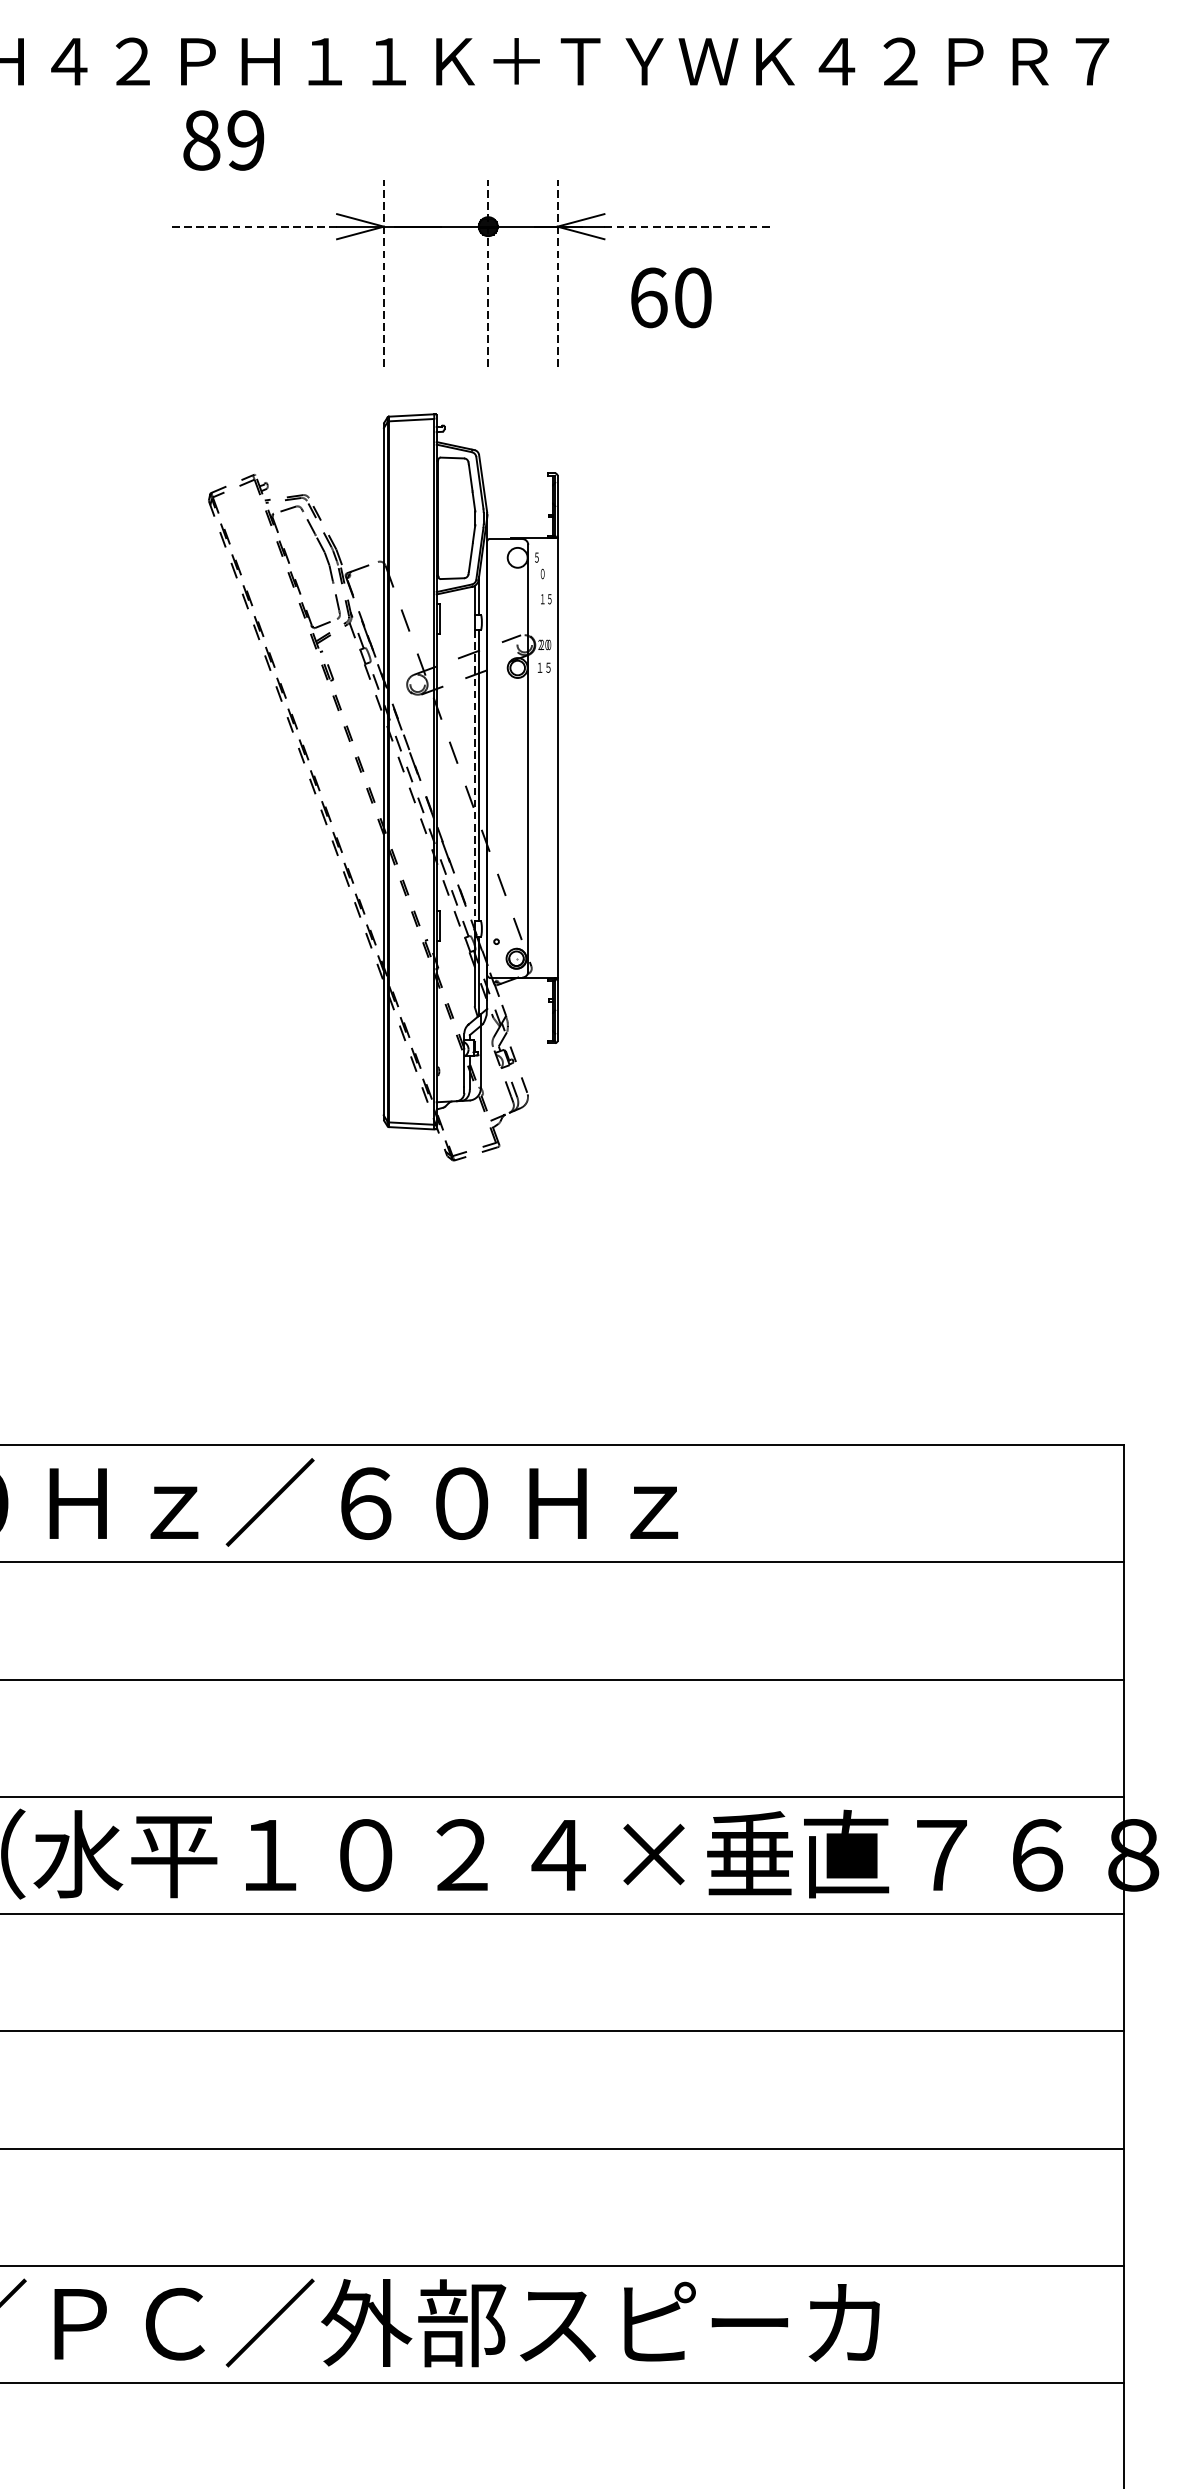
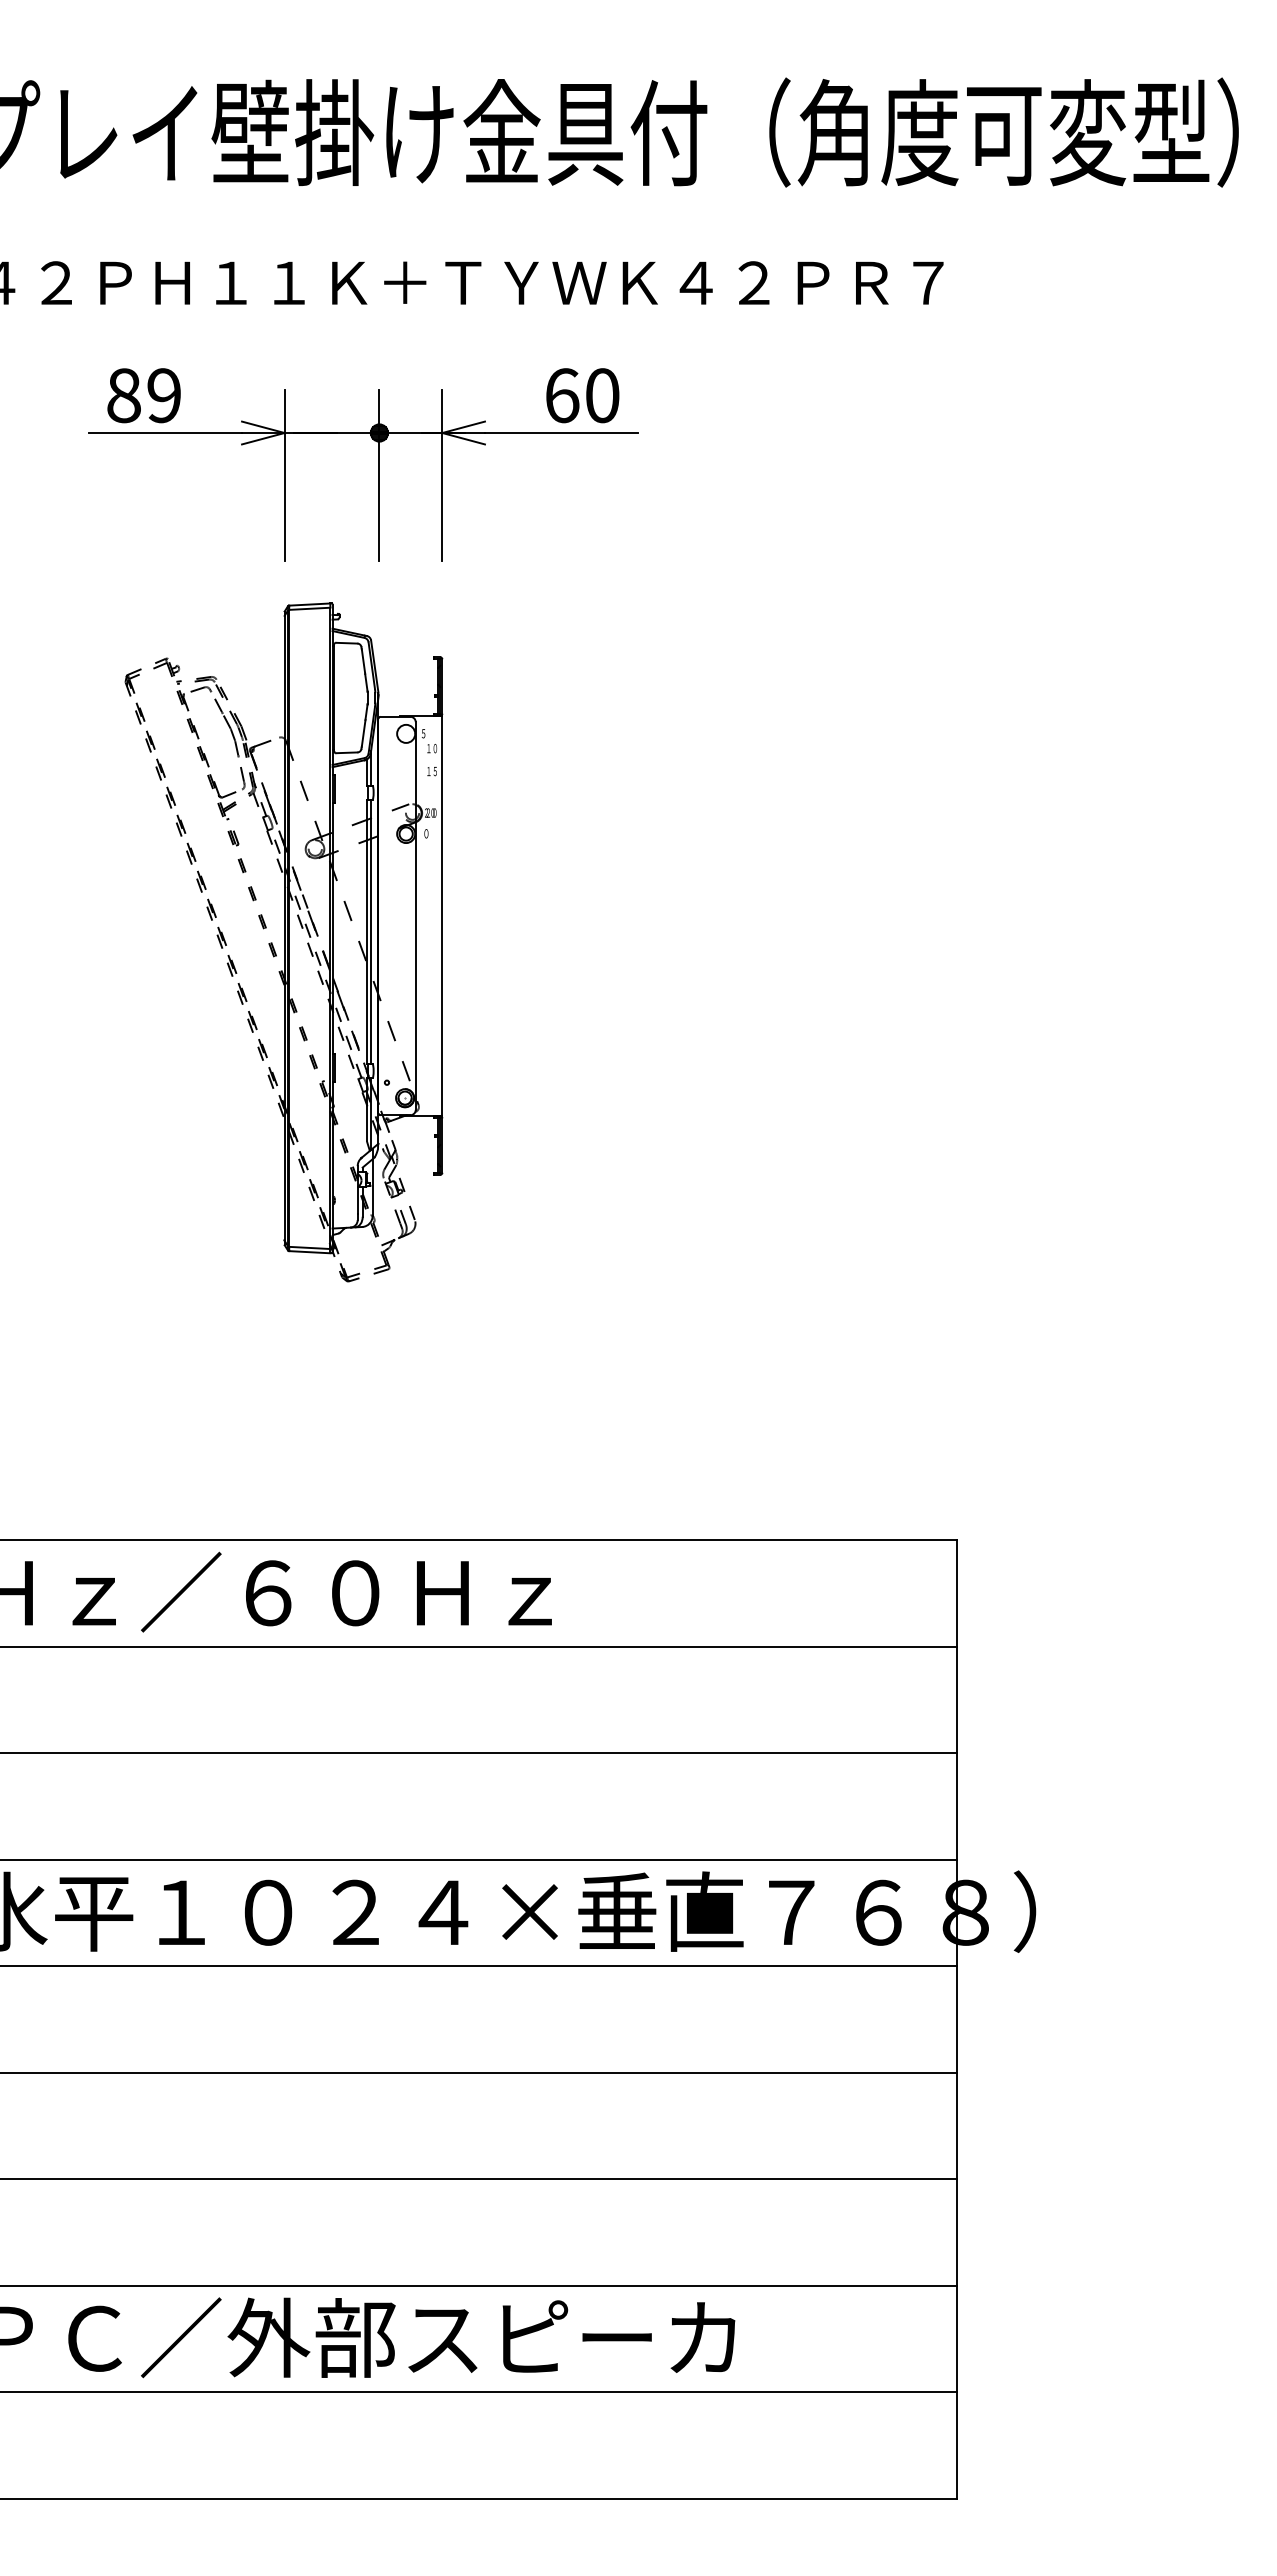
text: (223, 140) -> (143, 395), moved
line: (252, 227) -> (165, 433), dashed -> solid
line: (688, 227) -> (561, 433), dashed -> solid
line: (383, 273) -> (284, 475), dashed -> solid
line: (488, 273) -> (379, 475), dashed -> solid
line: (557, 273) -> (442, 475), dashed -> solid
text: (671, 297) -> (582, 395), moved
text: (546, 573) -> (432, 748), ０ -> １０
text: (544, 667) -> (430, 833), １５ -> ０
line: (474, 776) -> (366, 932), dashed -> solid

